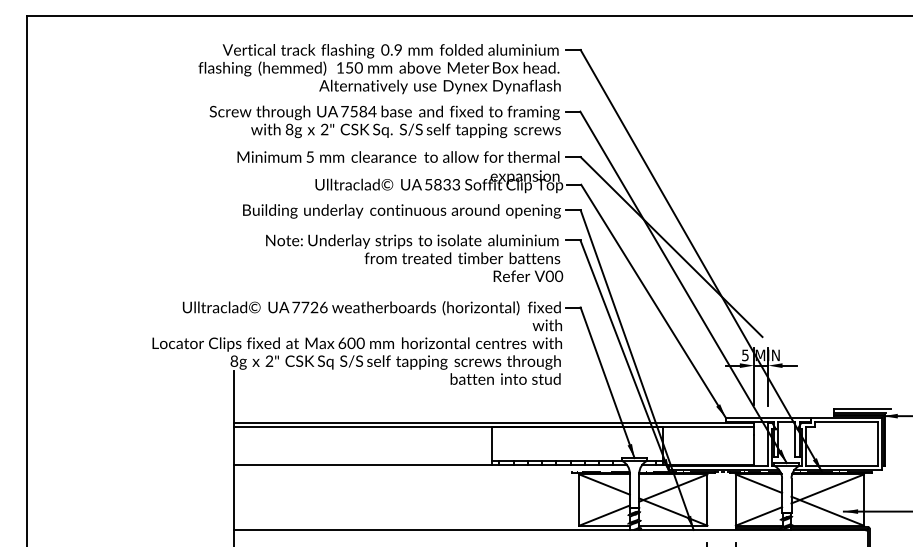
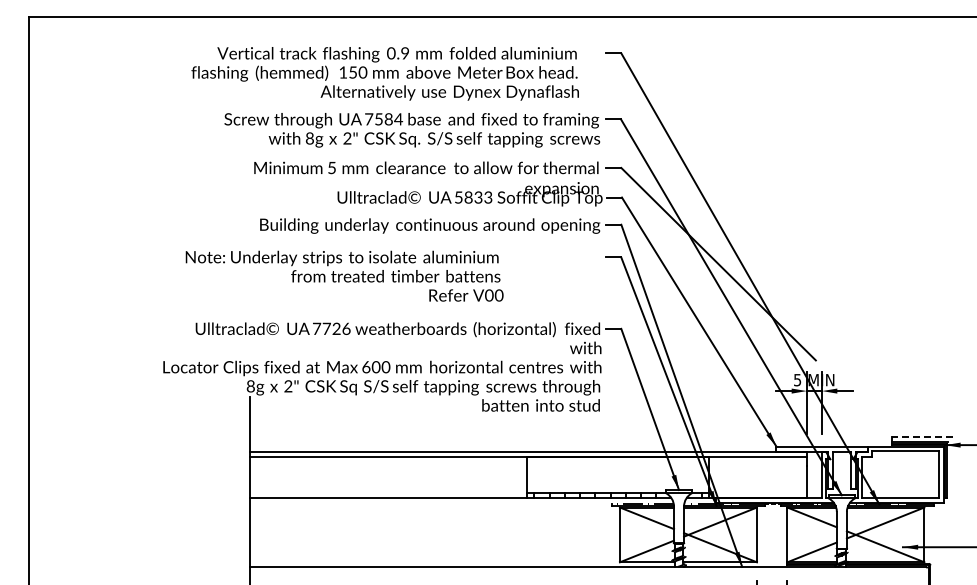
text: (378, 68) -> (384, 73), moved
text: (414, 257) -> (344, 275), moved
line: (862, 409) -> (922, 437), solid -> dashed

